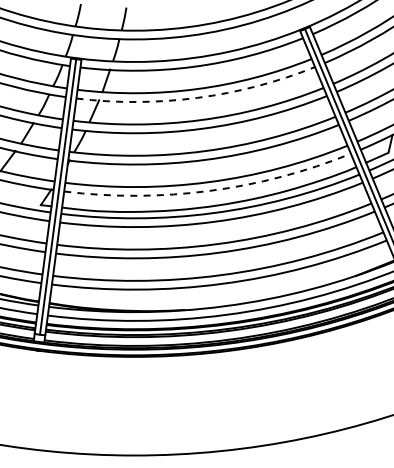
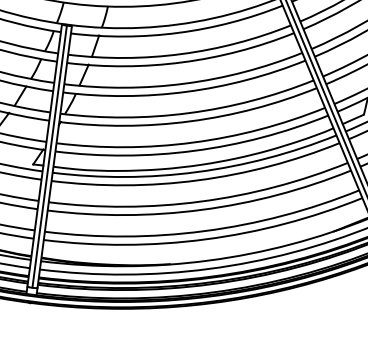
arc: (197, 97) -> (182, 62), dashed -> solid
arc: (209, 190) -> (193, 150), dashed -> solid

